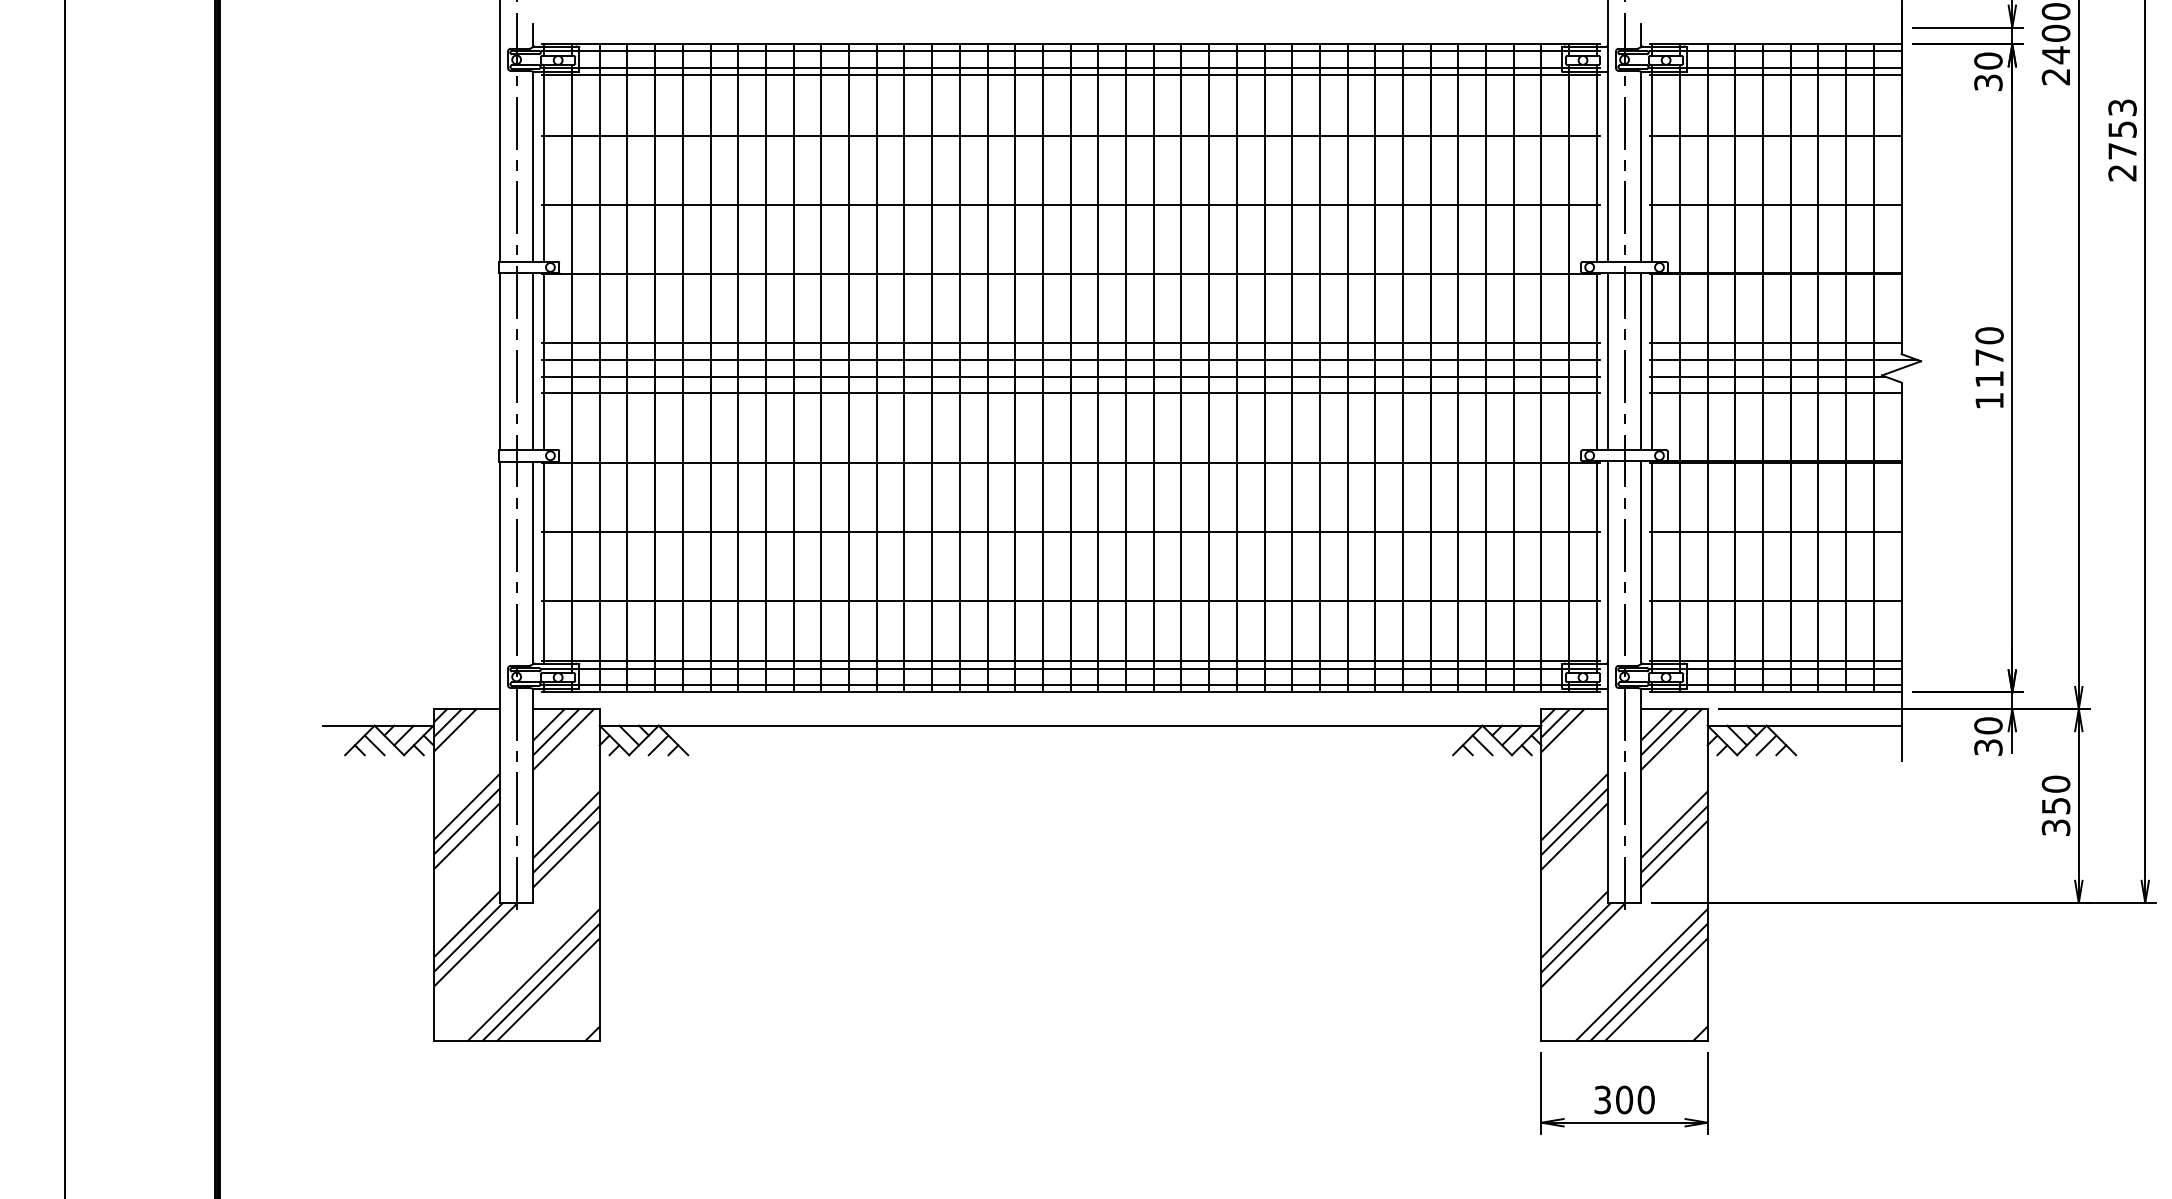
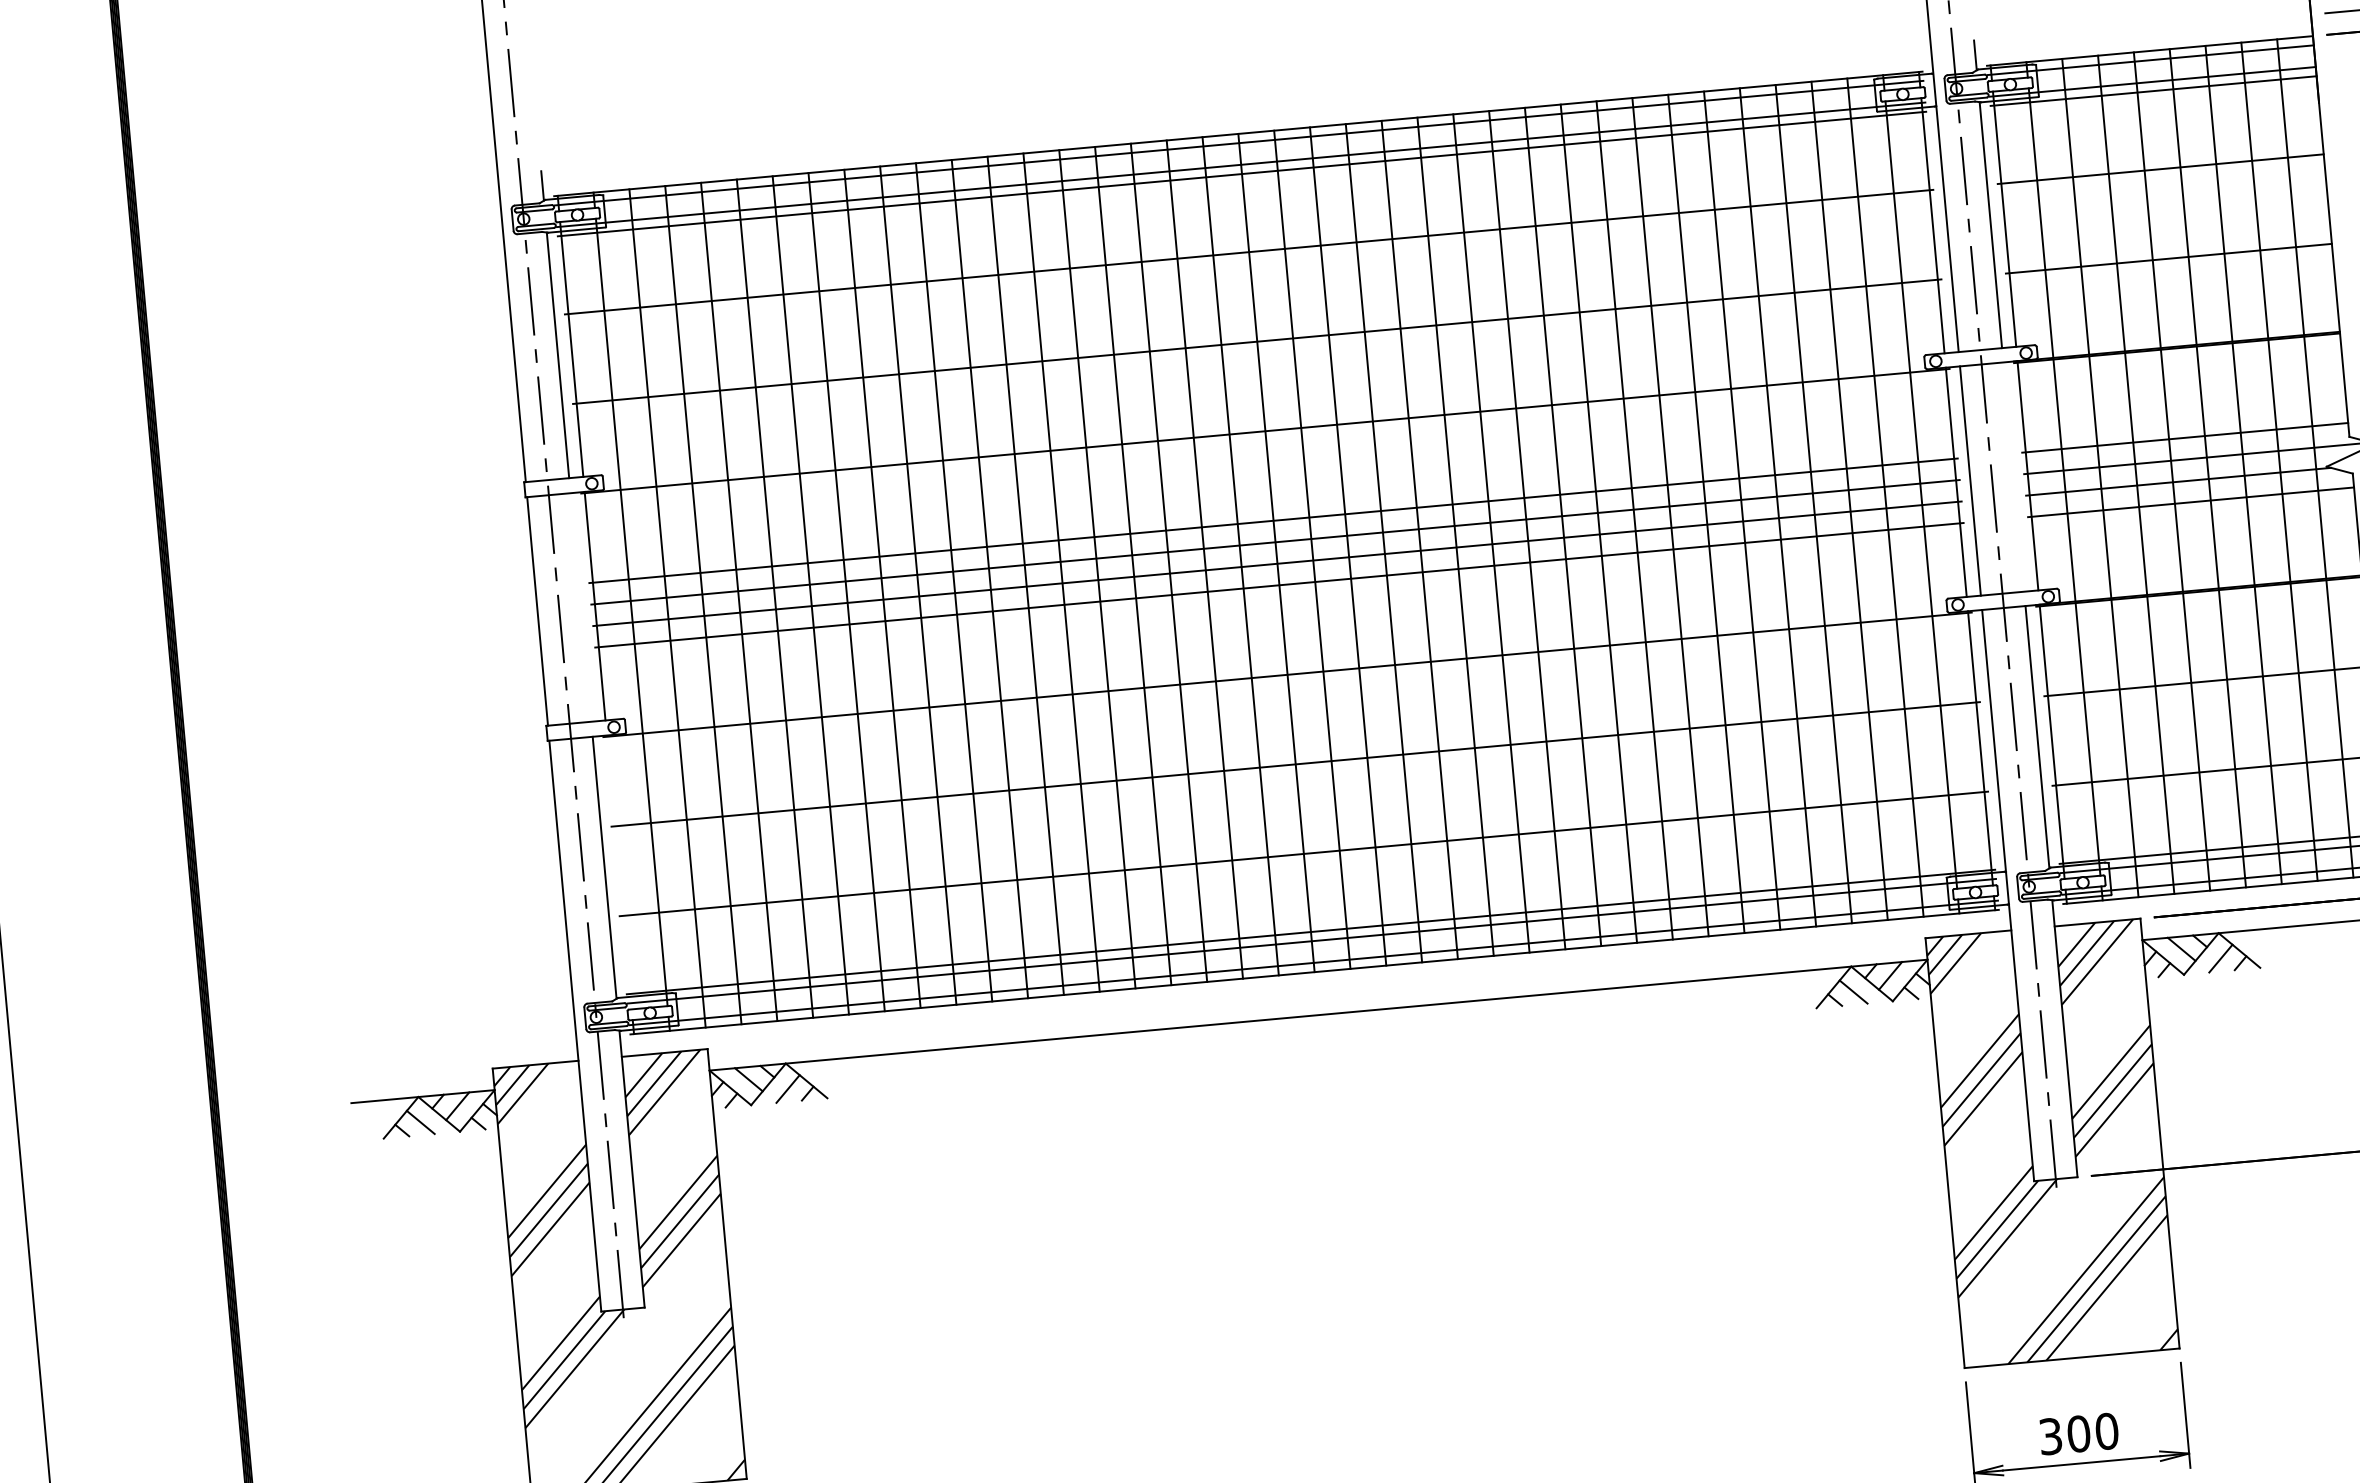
line: (533, 361) -> (581, 607), removed
line: (1641, 361) -> (2013, 476), removed
line: (544, 562) -> (618, 865), removed

